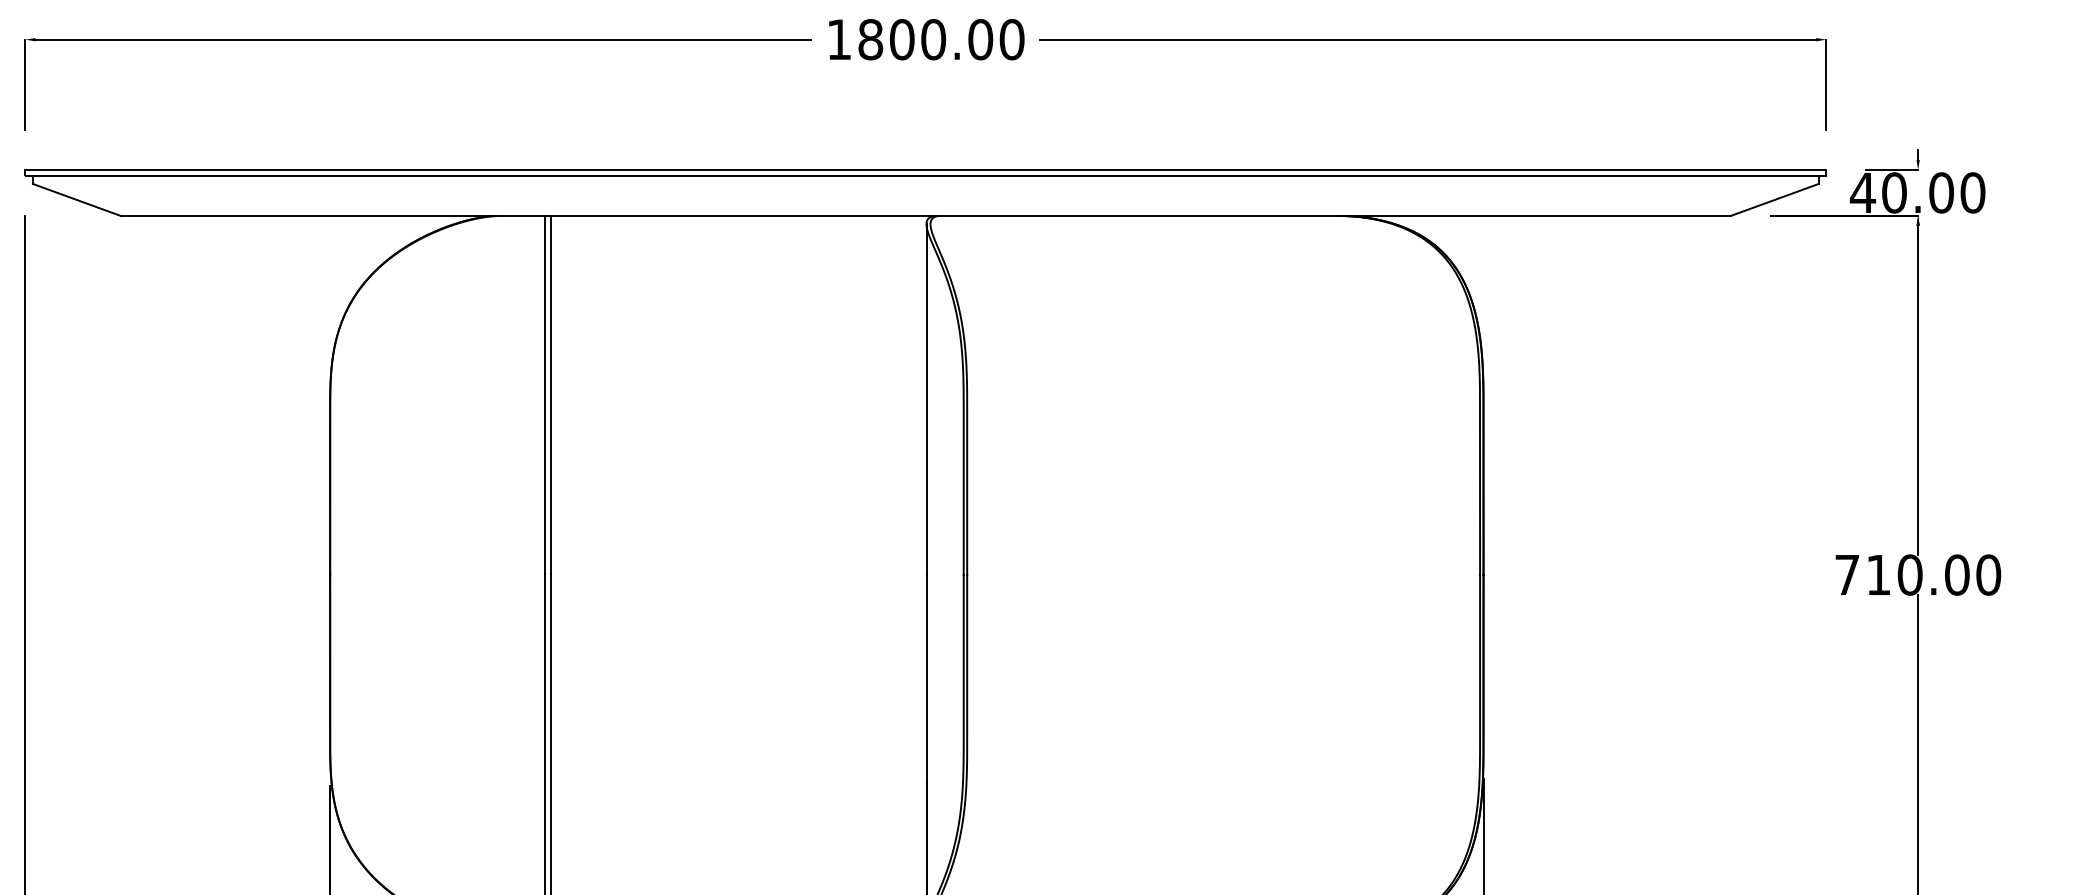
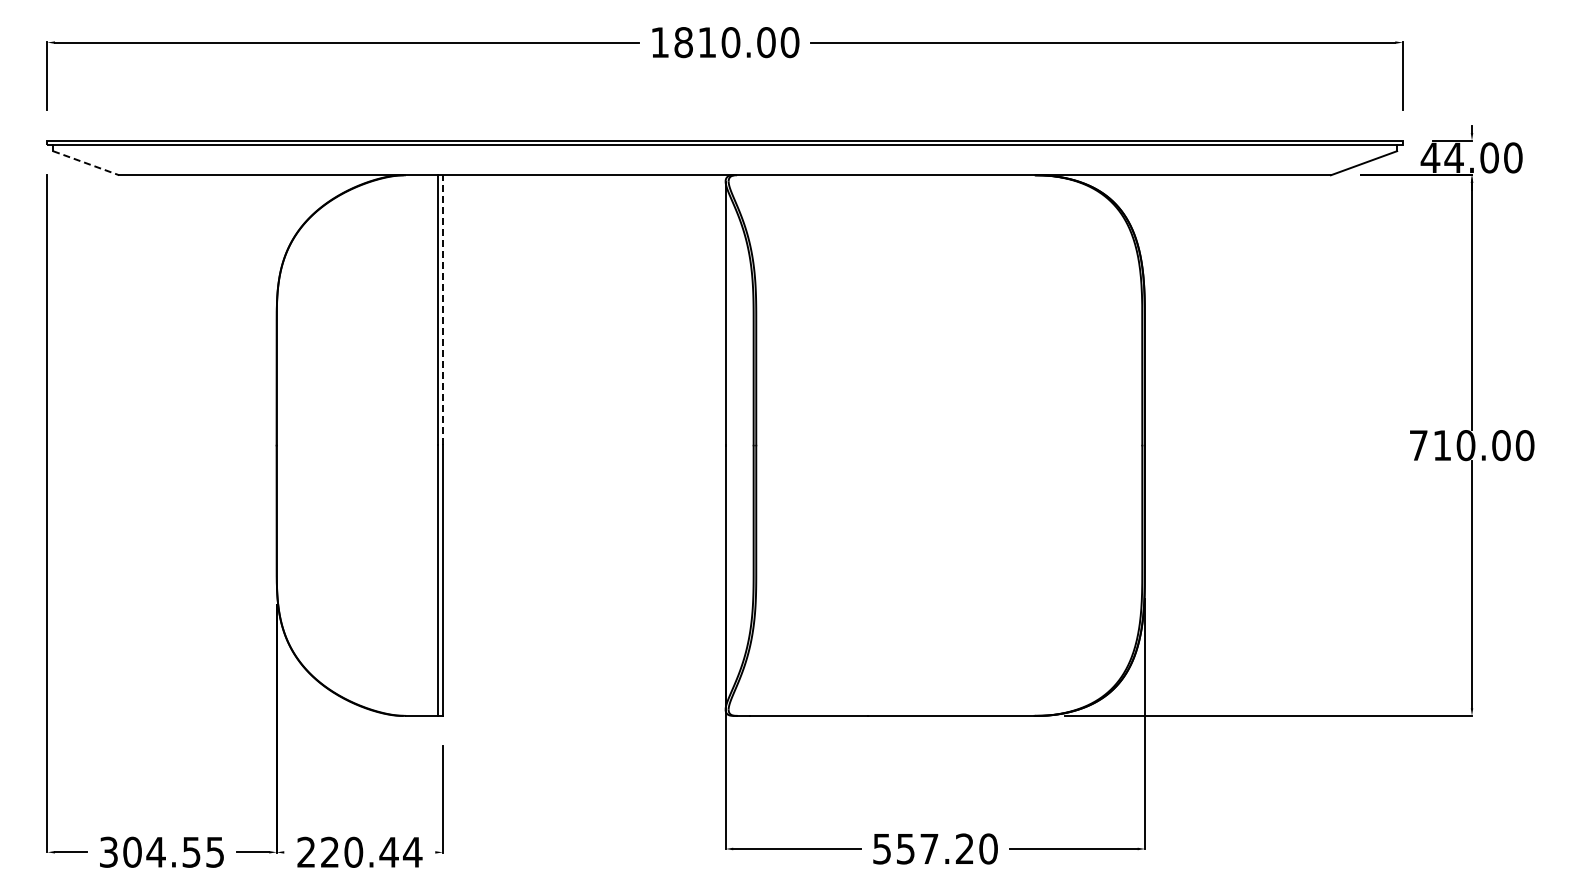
text: (902, 39) -> (707, 42), 1800.00 -> 1810.00
text: (1893, 192) -> (1453, 157), 40.00 -> 44.00
line: (77, 200) -> (86, 163), solid -> dashed
line: (550, 395) -> (442, 310), solid -> dashed

